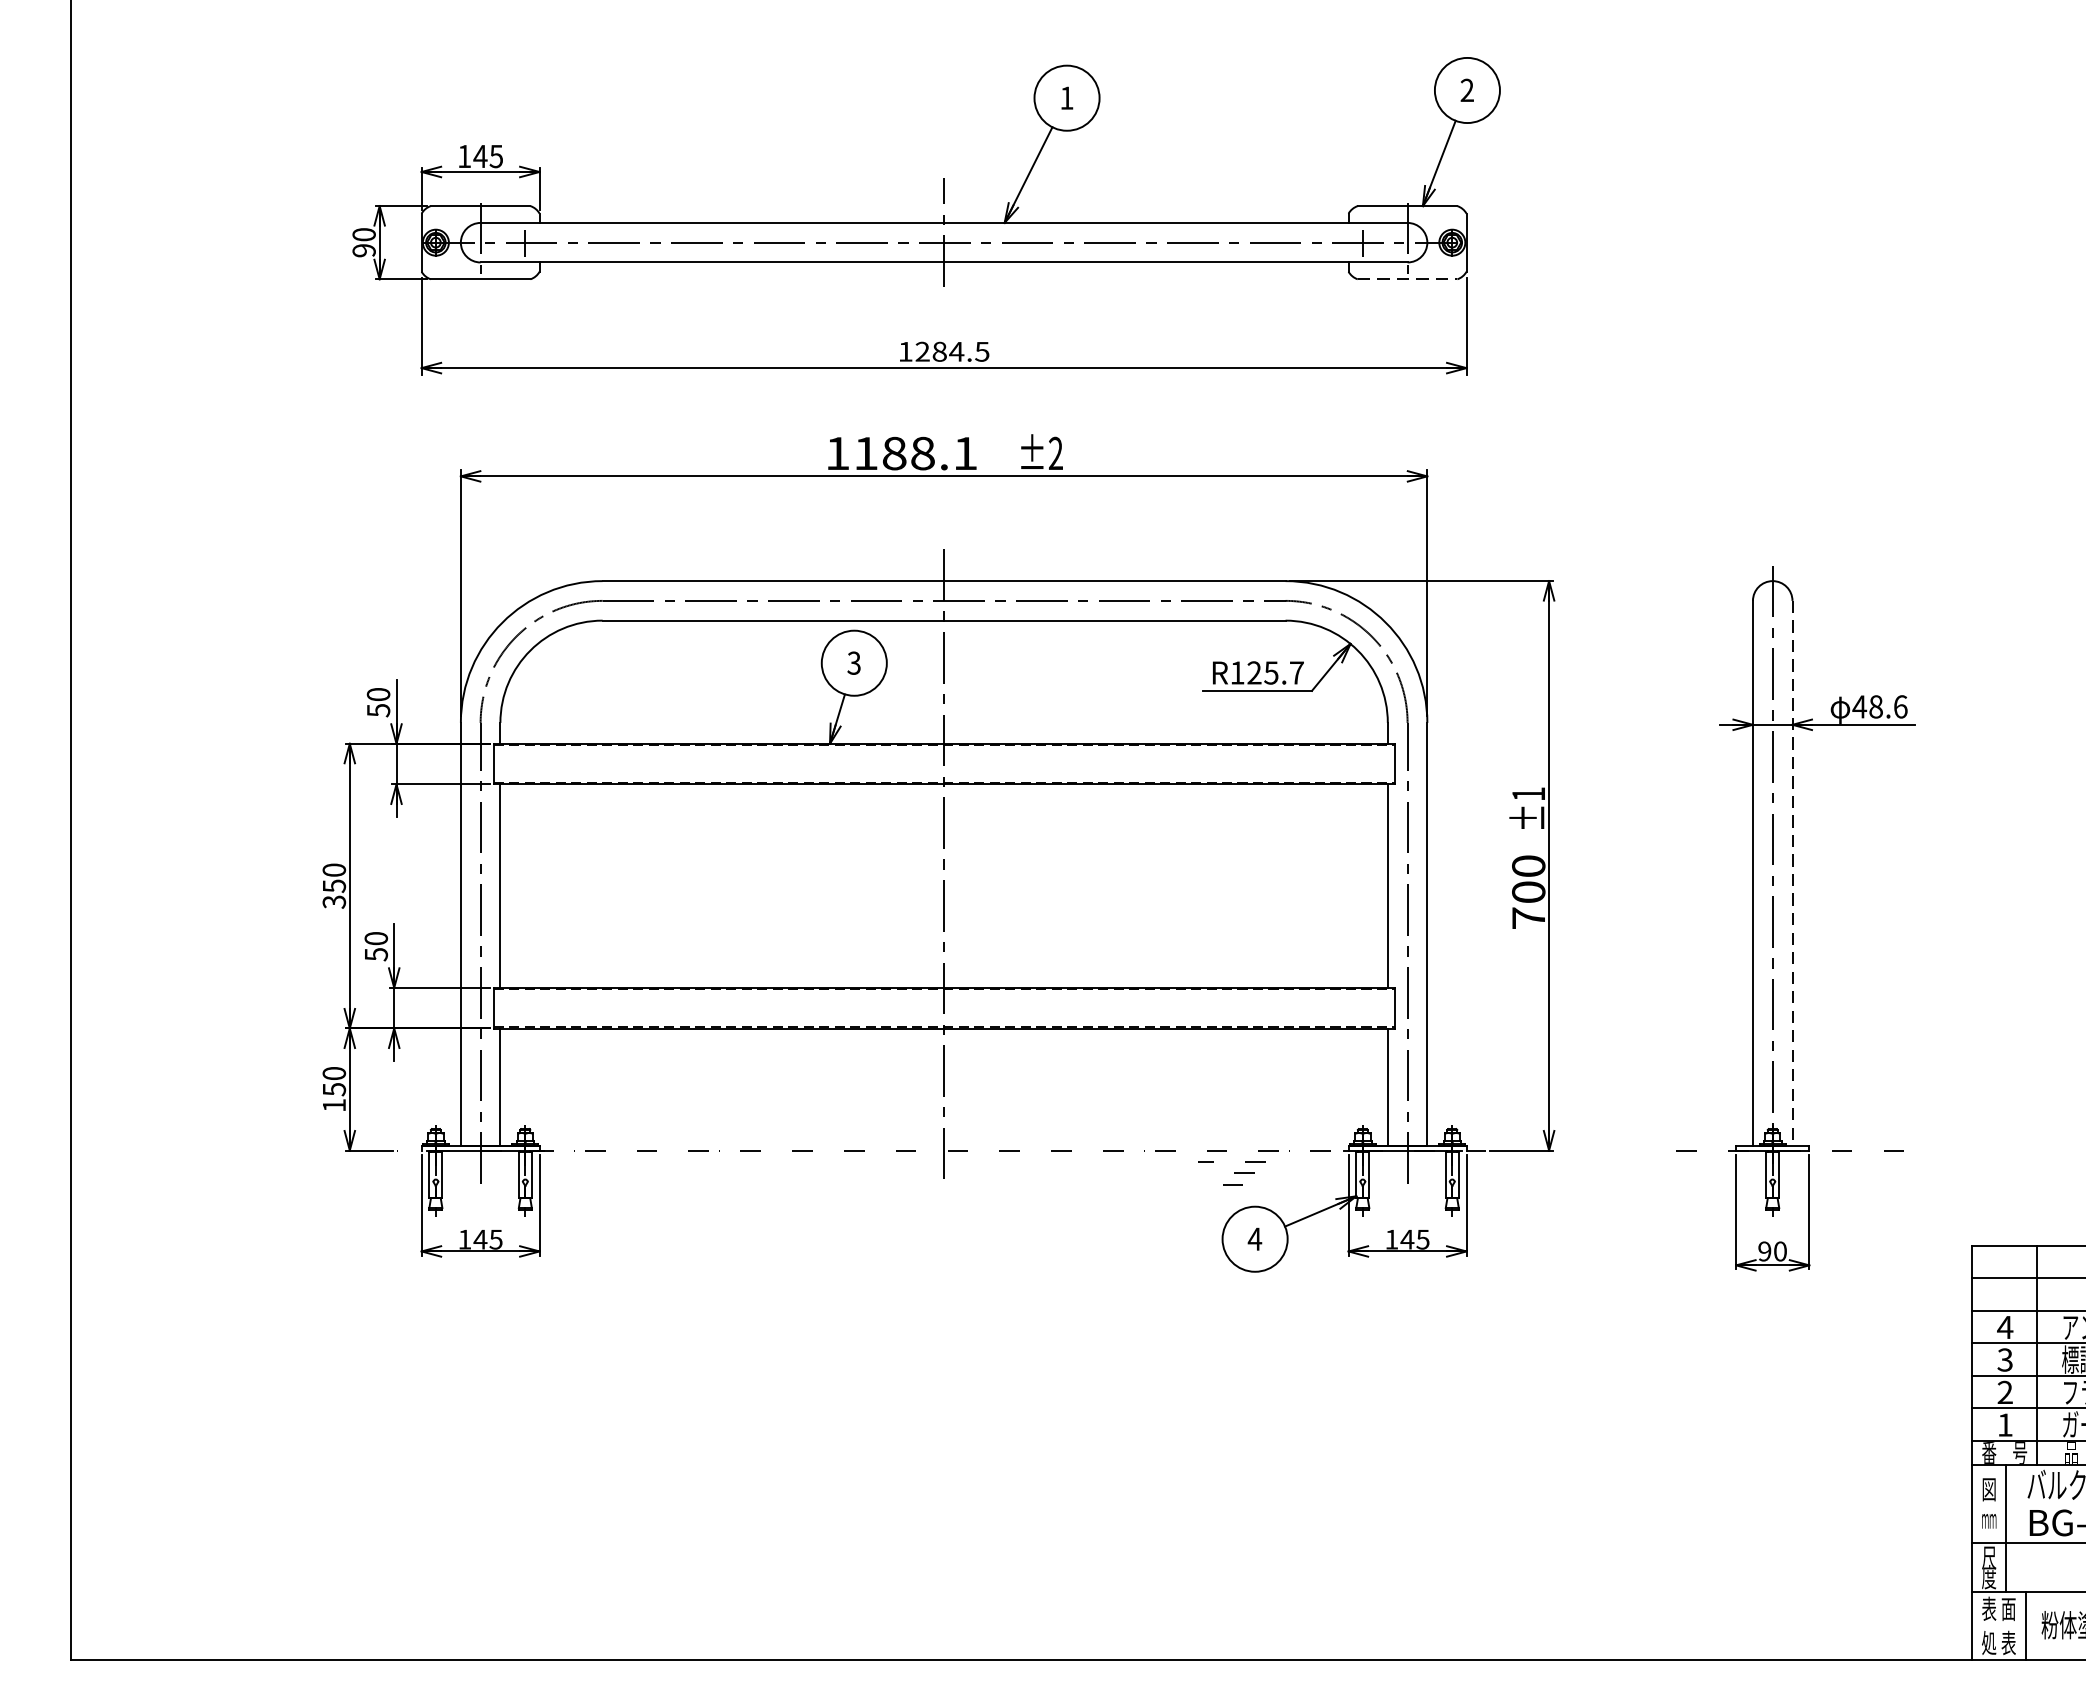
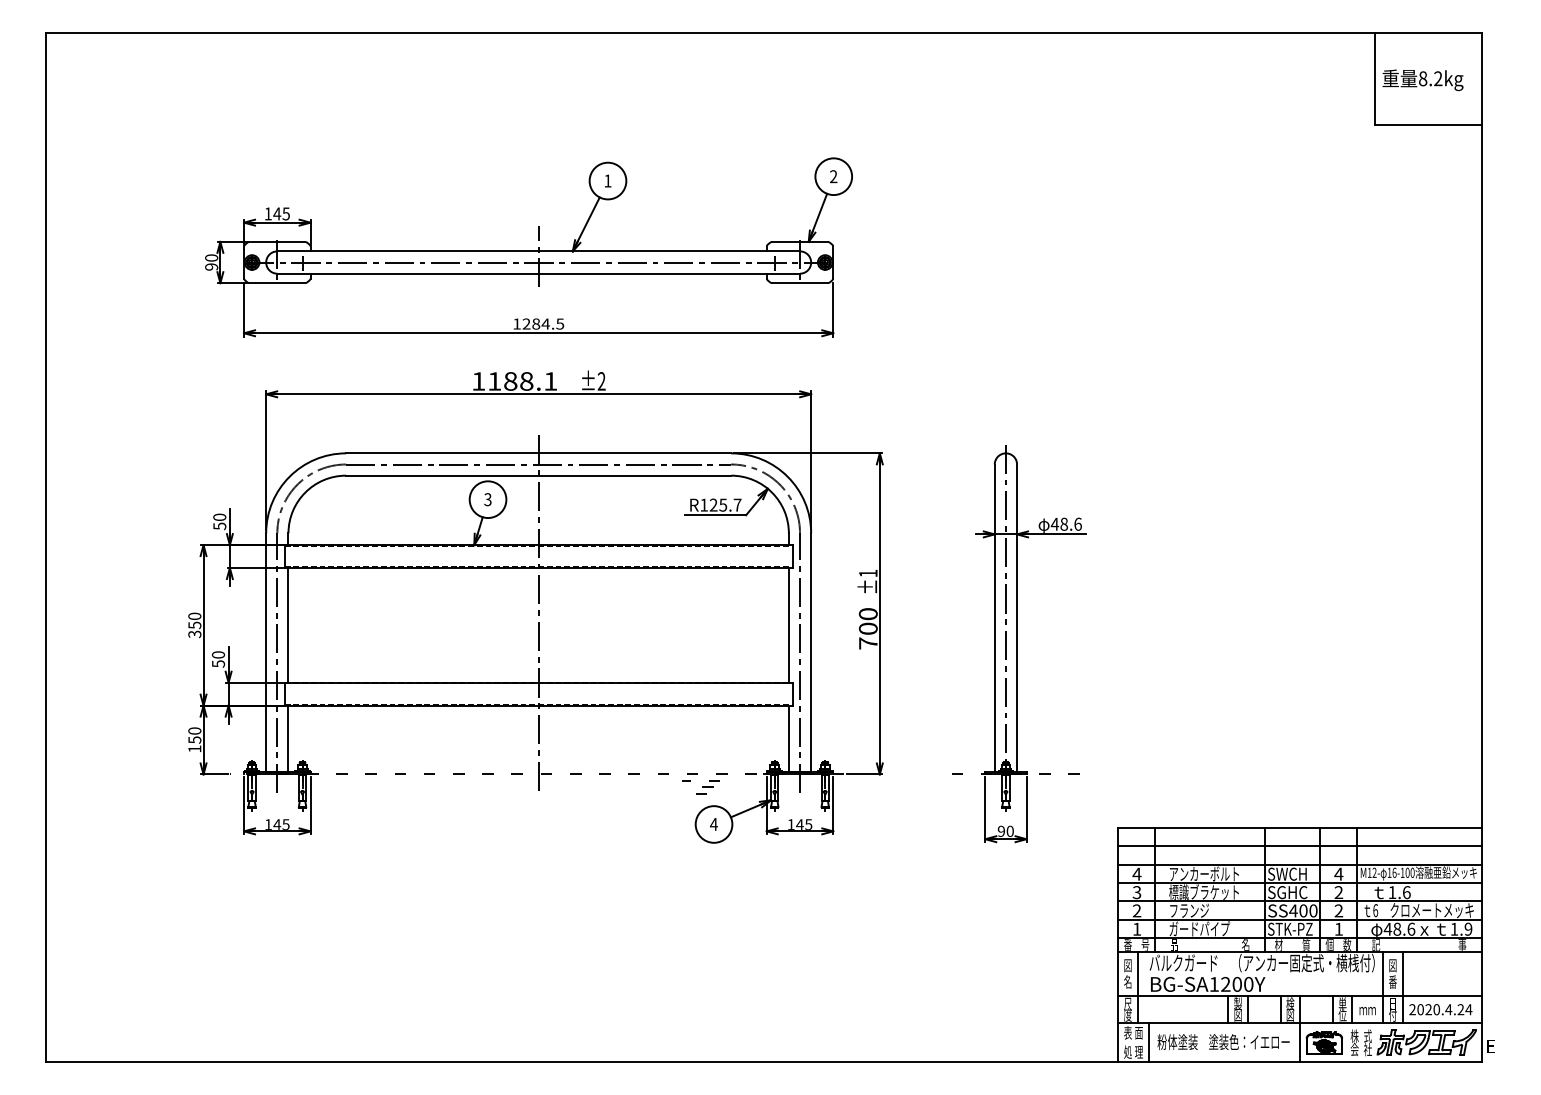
line: (1408, 279) -> (800, 283), dashed -> solid
line: (1793, 873) -> (1017, 618), dashed -> solid
text: (1990, 1517) -> (1128, 981), ｍｍ -> 名
text: (2007, 1641) -> (1138, 1051), 表 -> 理

